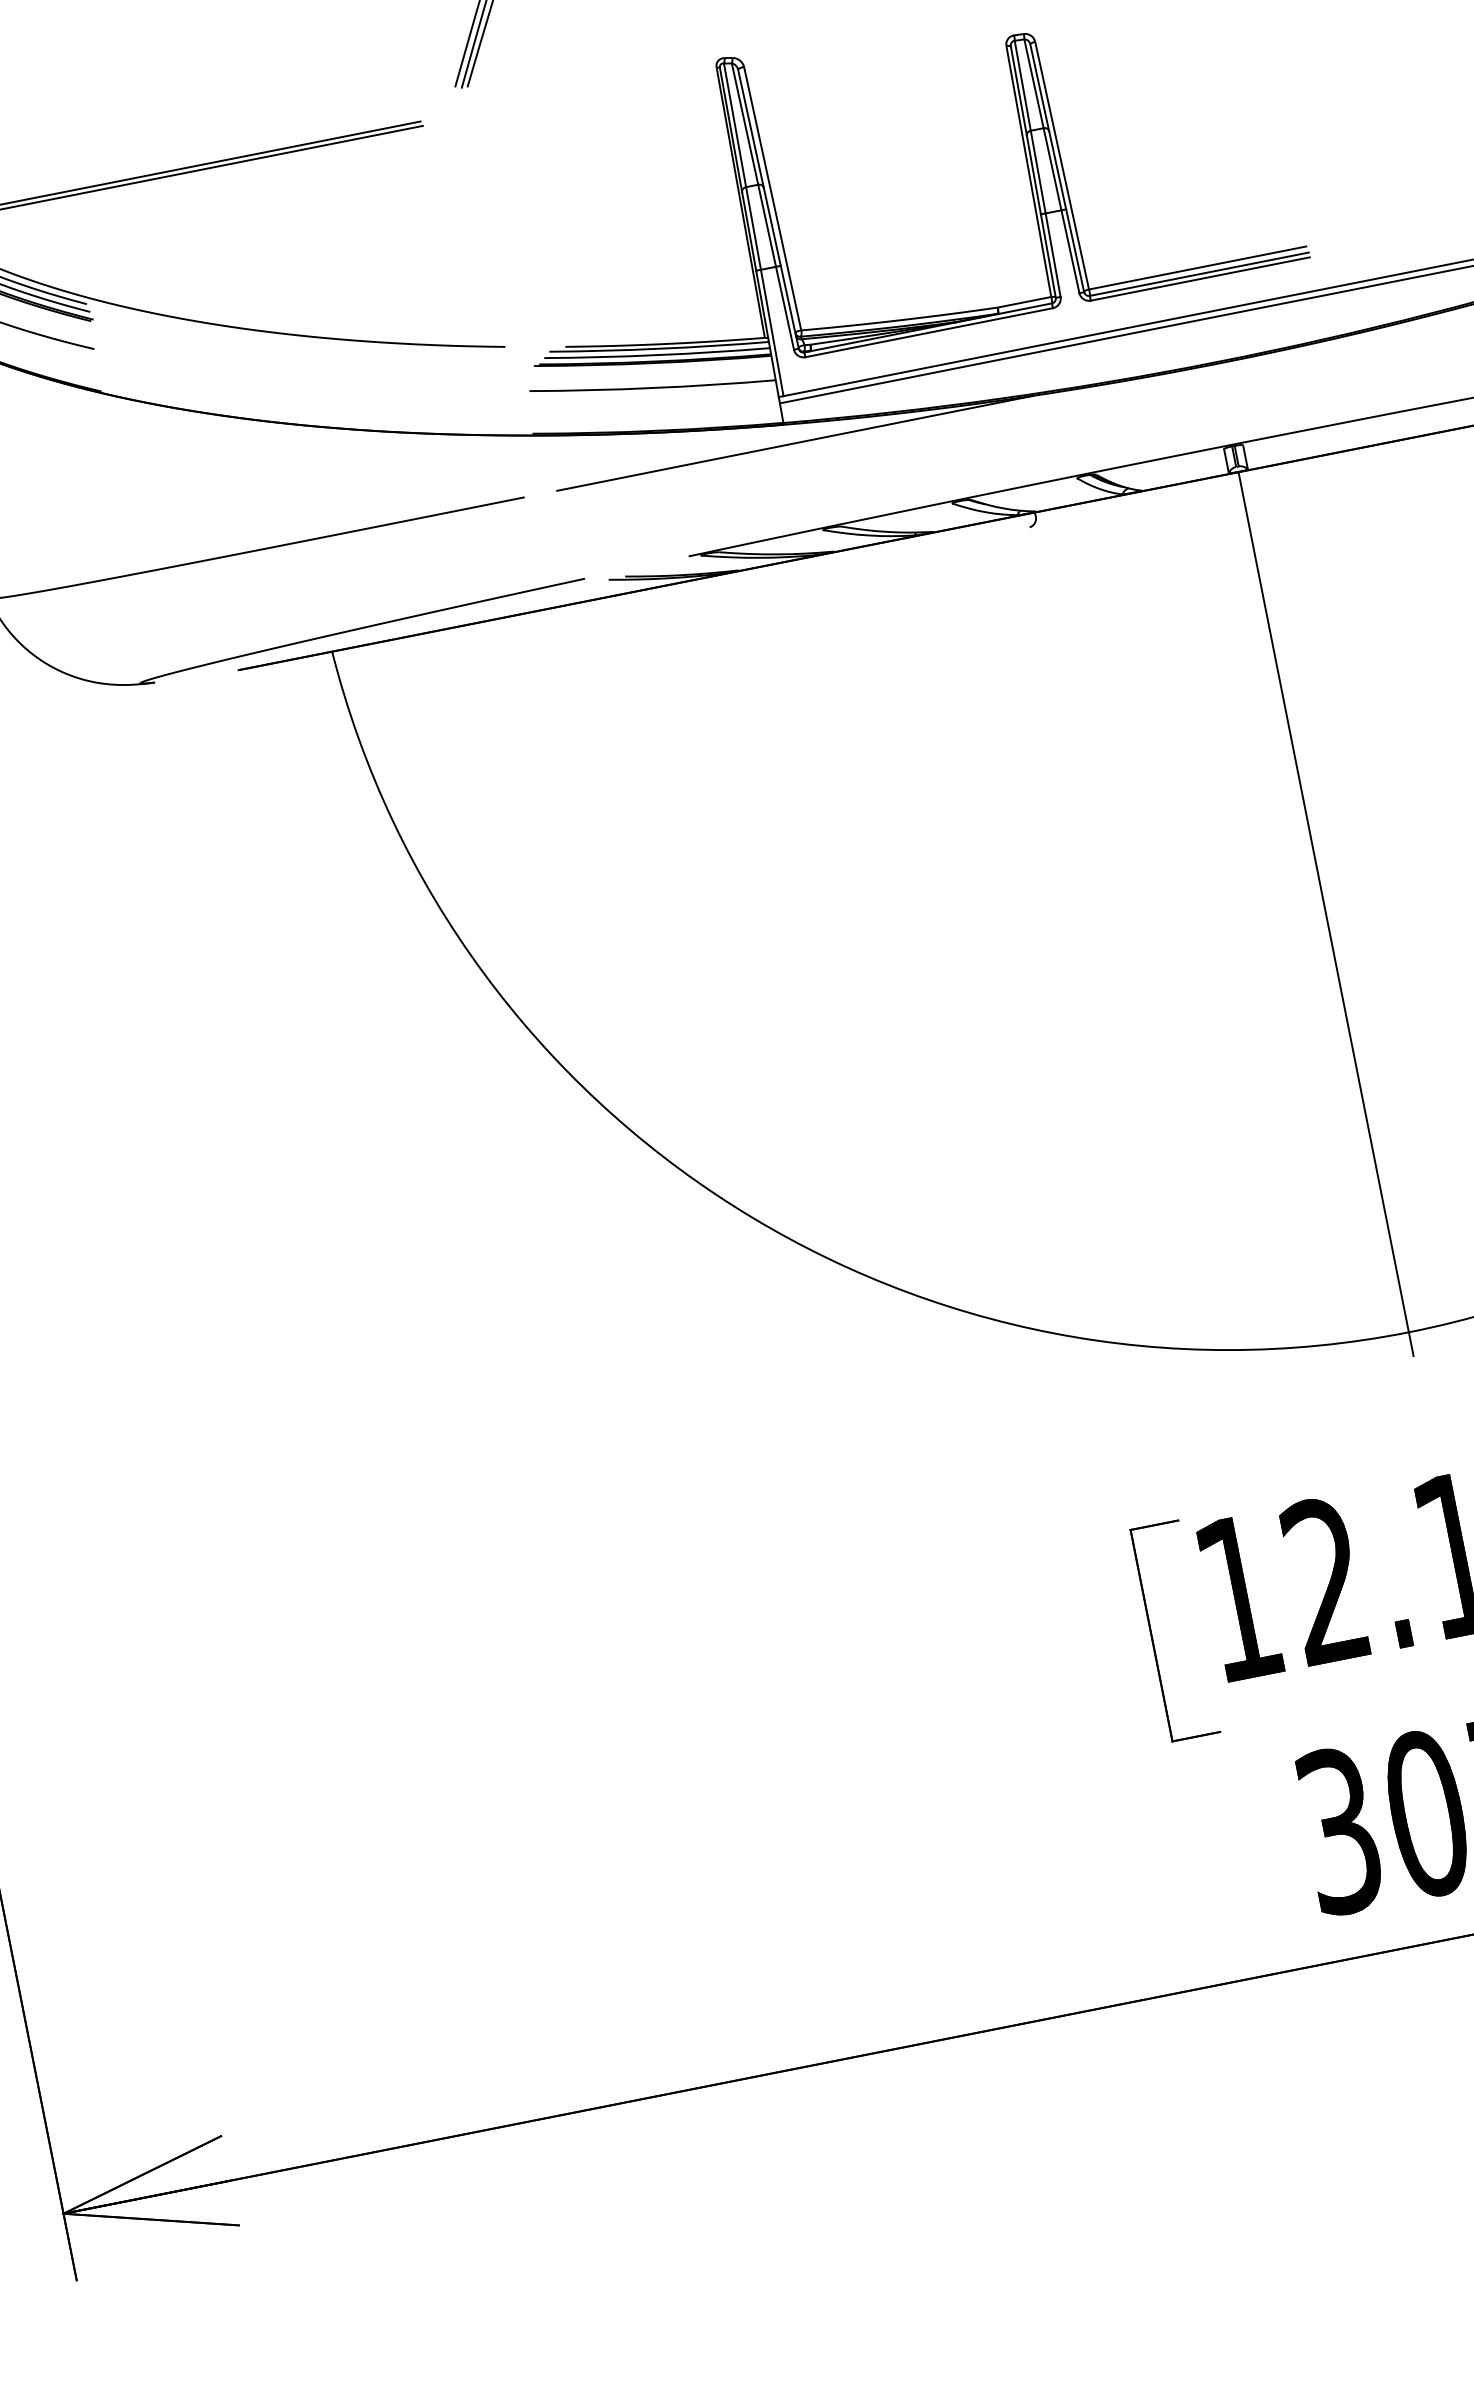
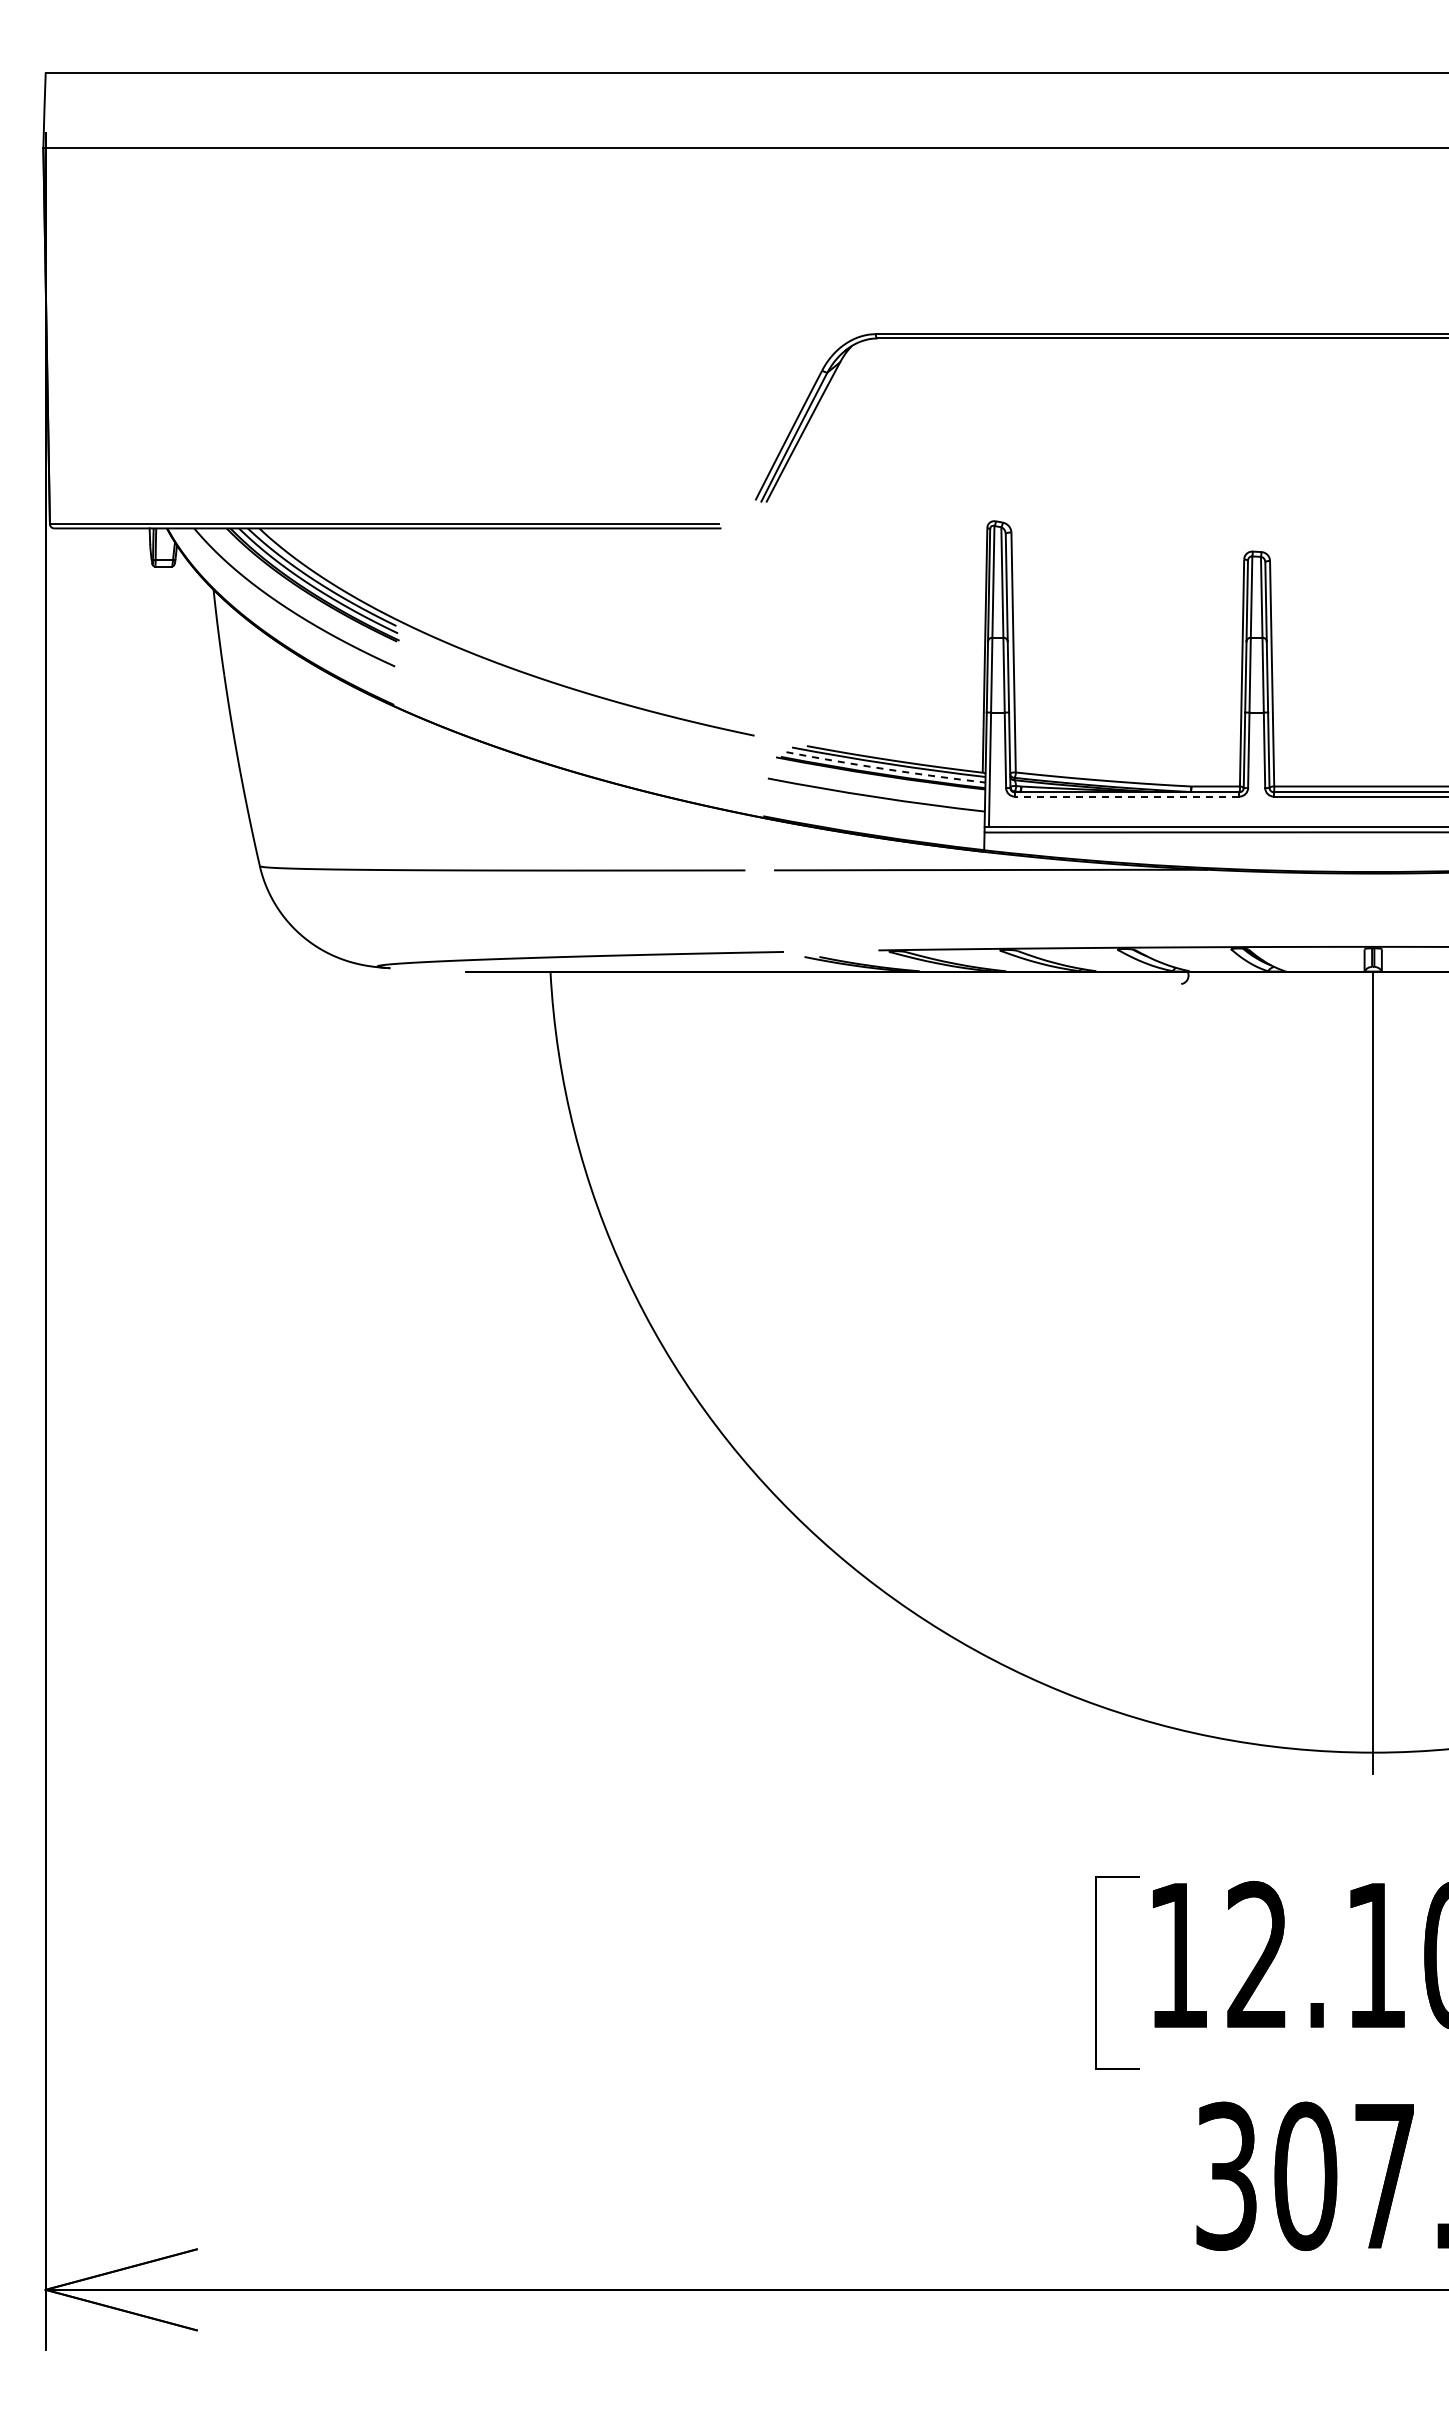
line: (928, 332) -> (1126, 796), solid -> dashed
arc: (657, 355) -> (885, 769), solid -> dashed

